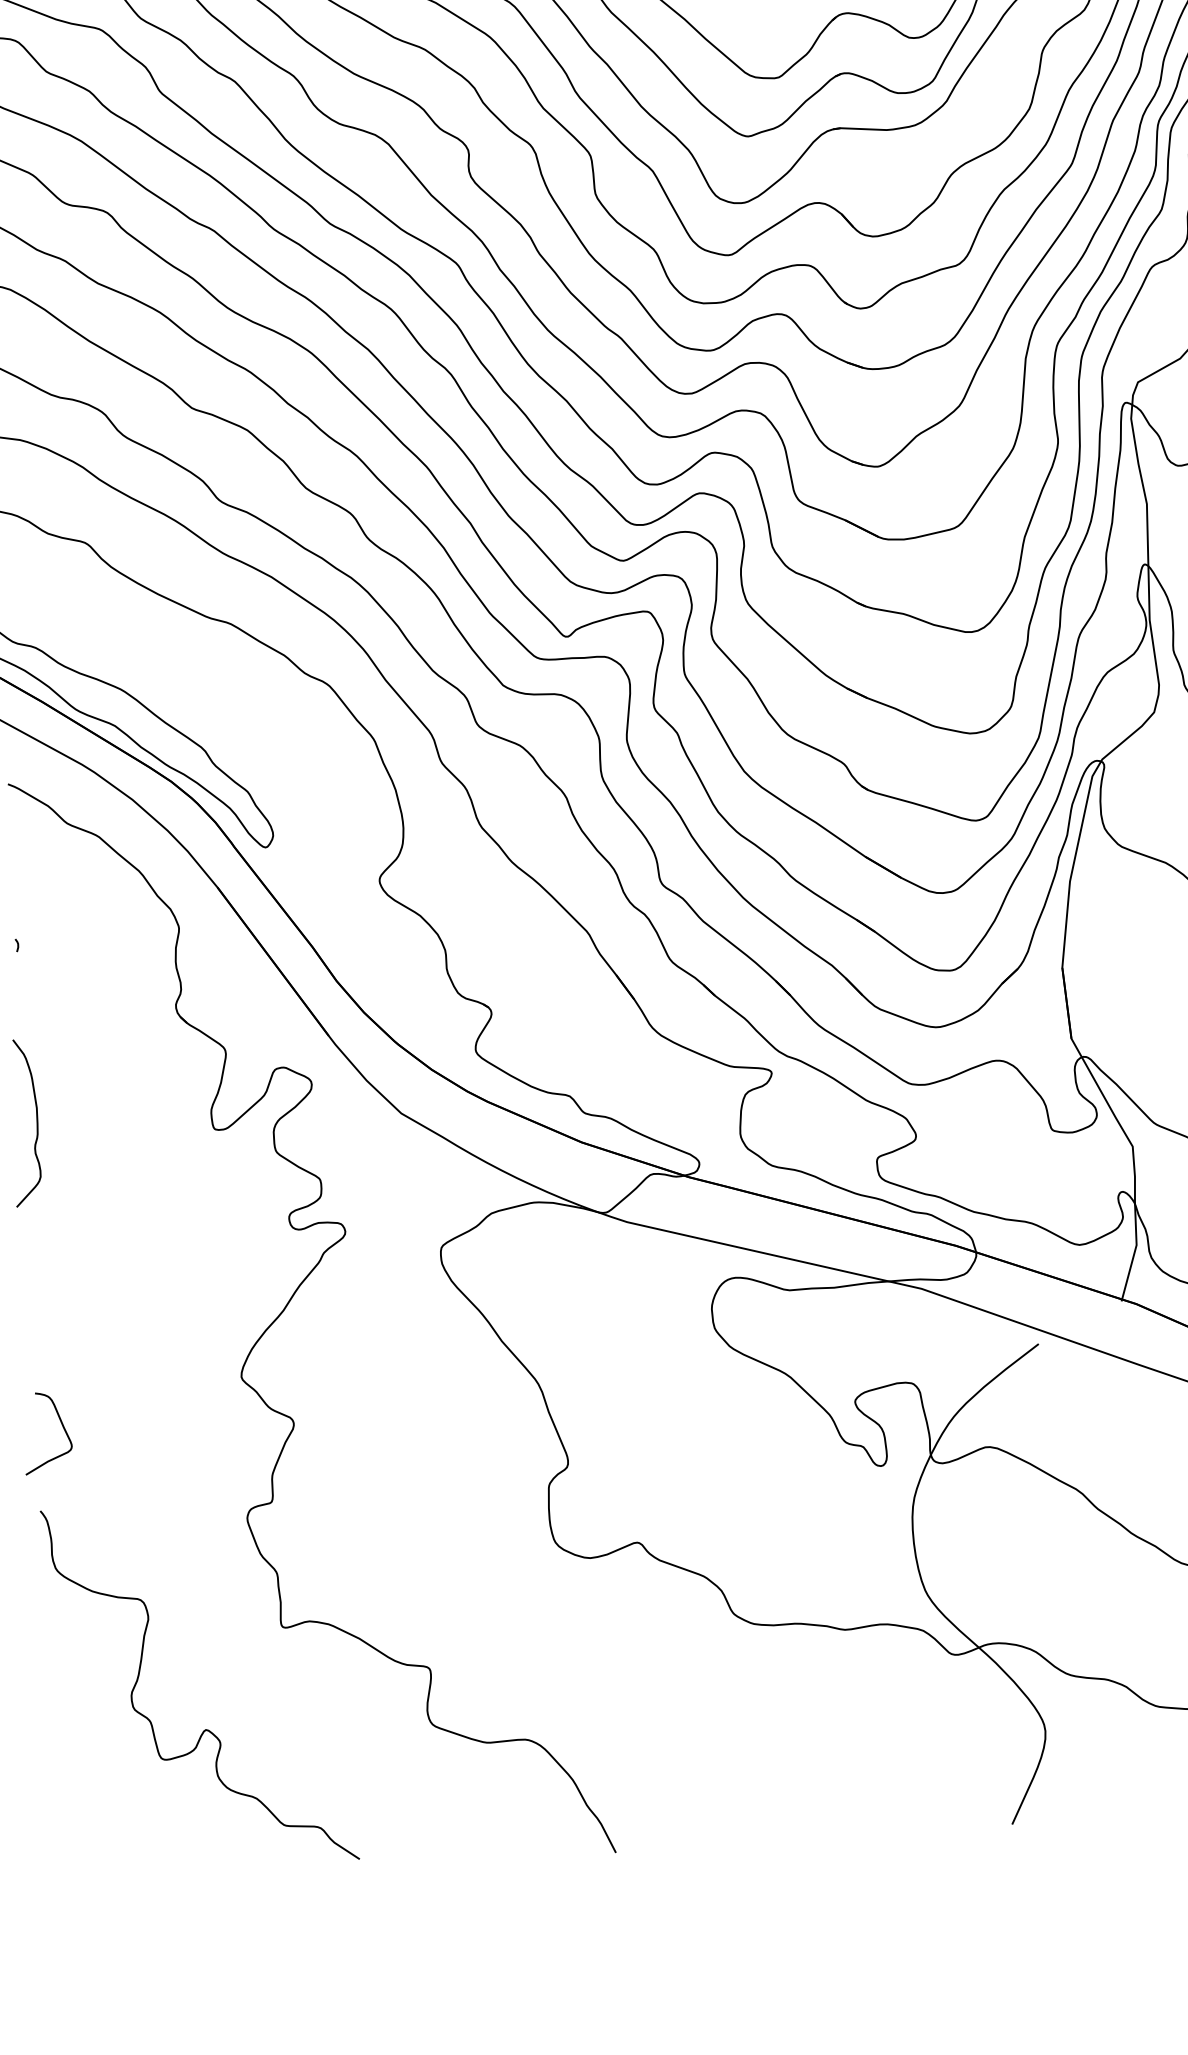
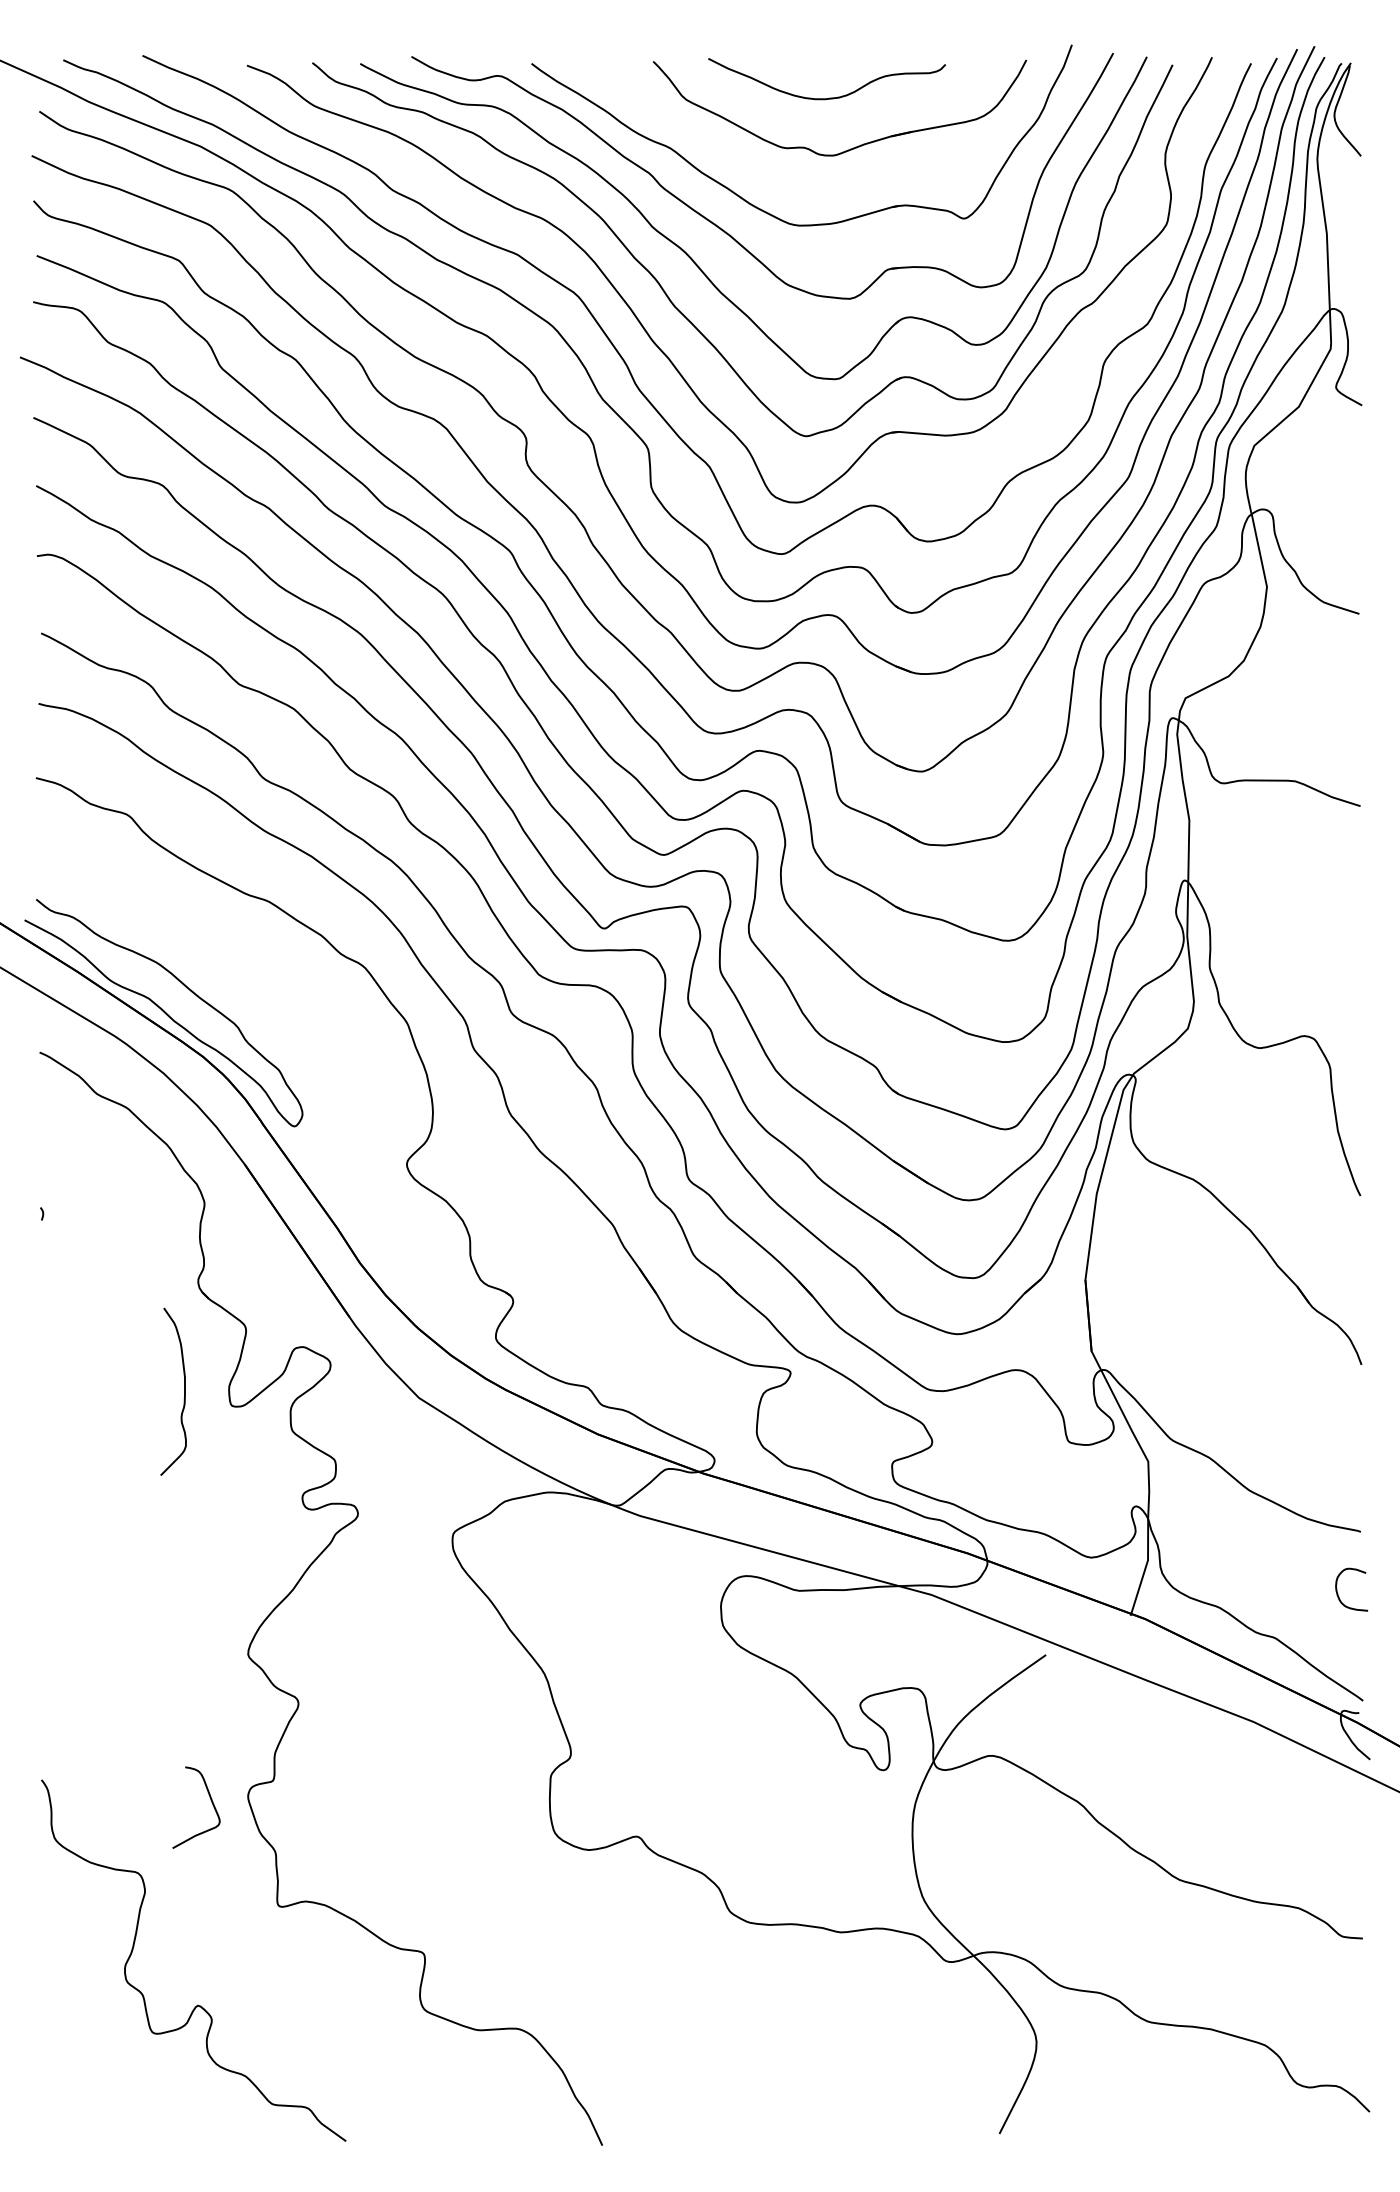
curve: (36, 1122) -> (184, 1391), moved
curve: (61, 1425) -> (210, 1800), moved

